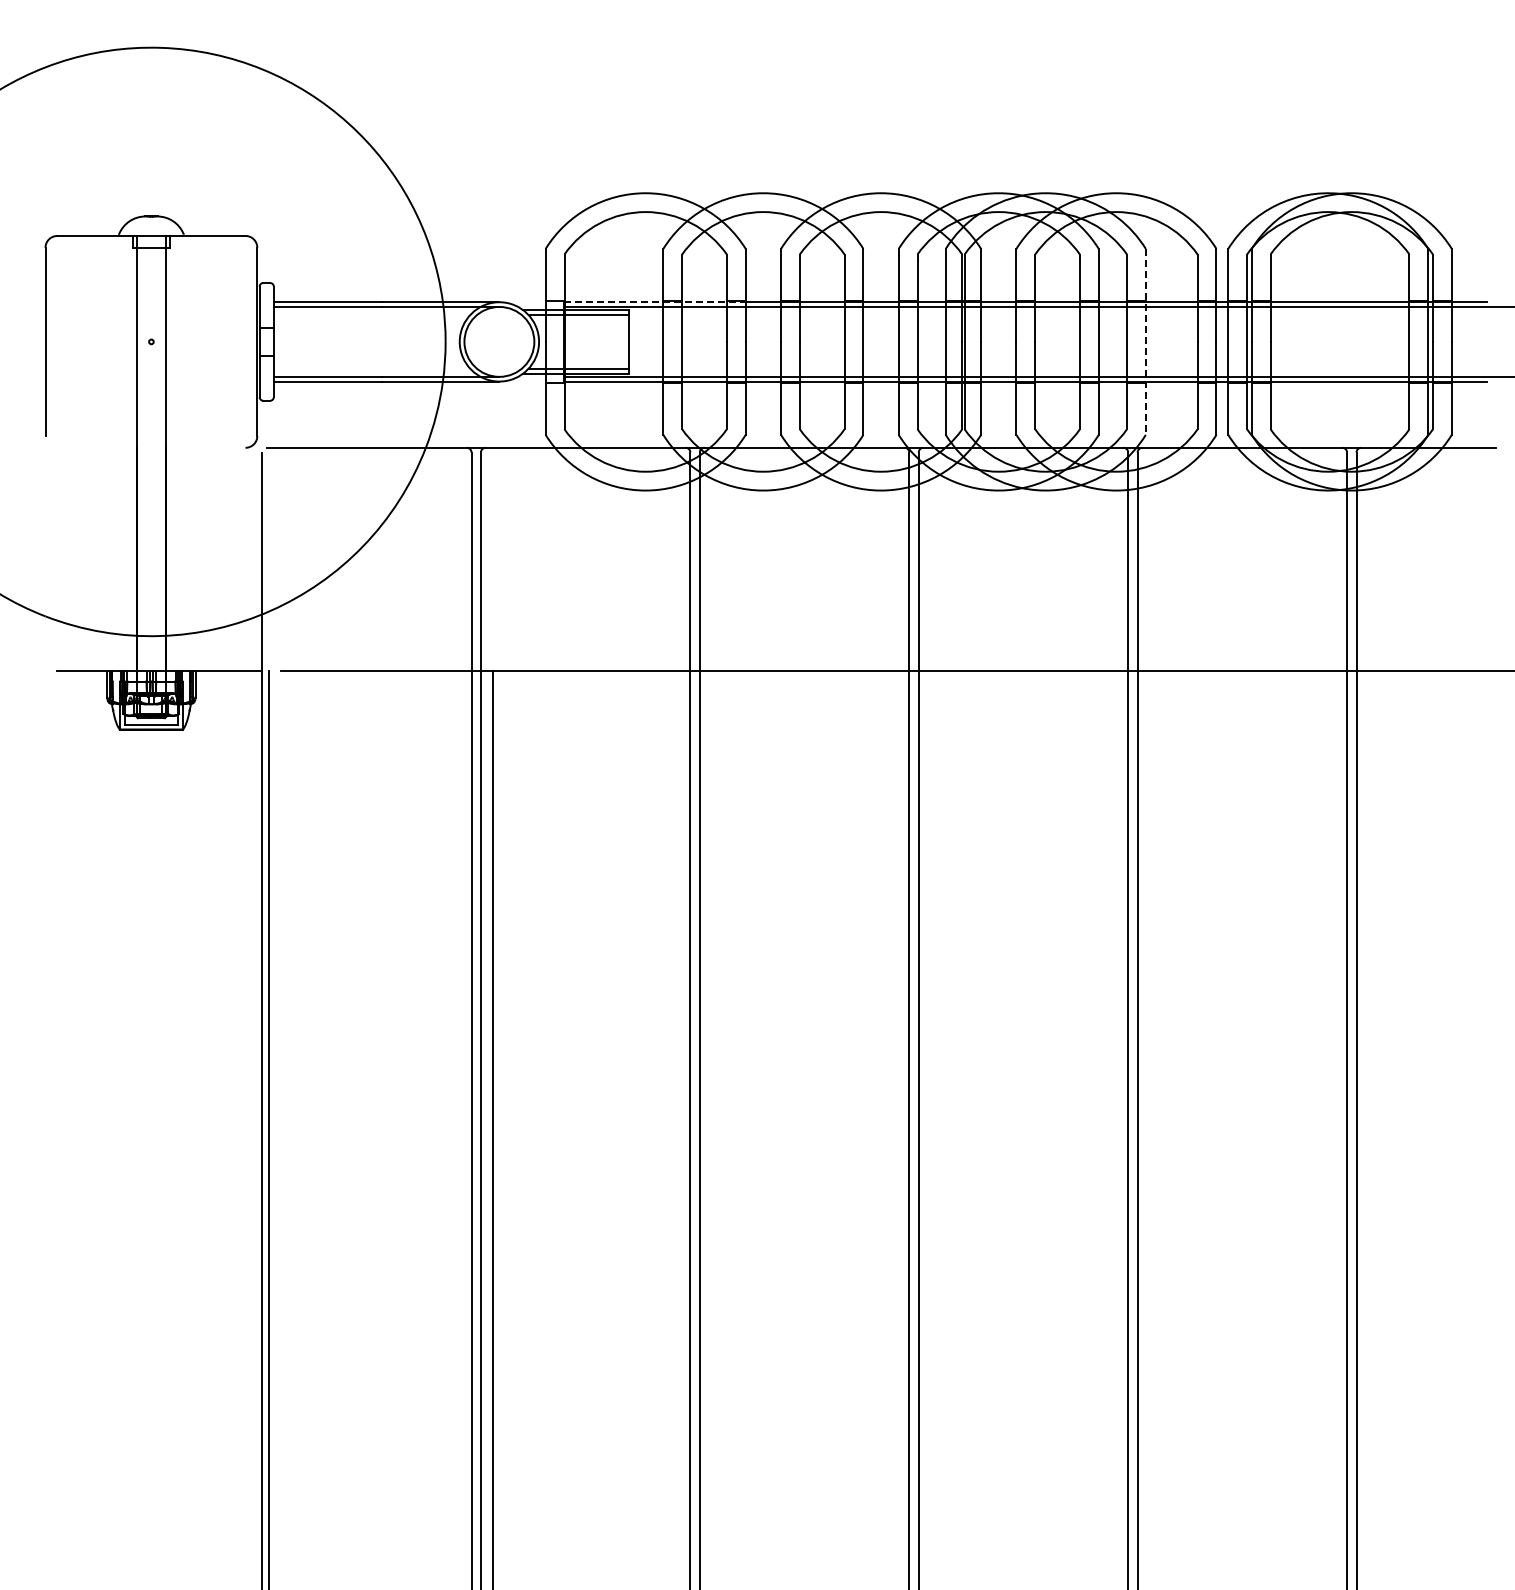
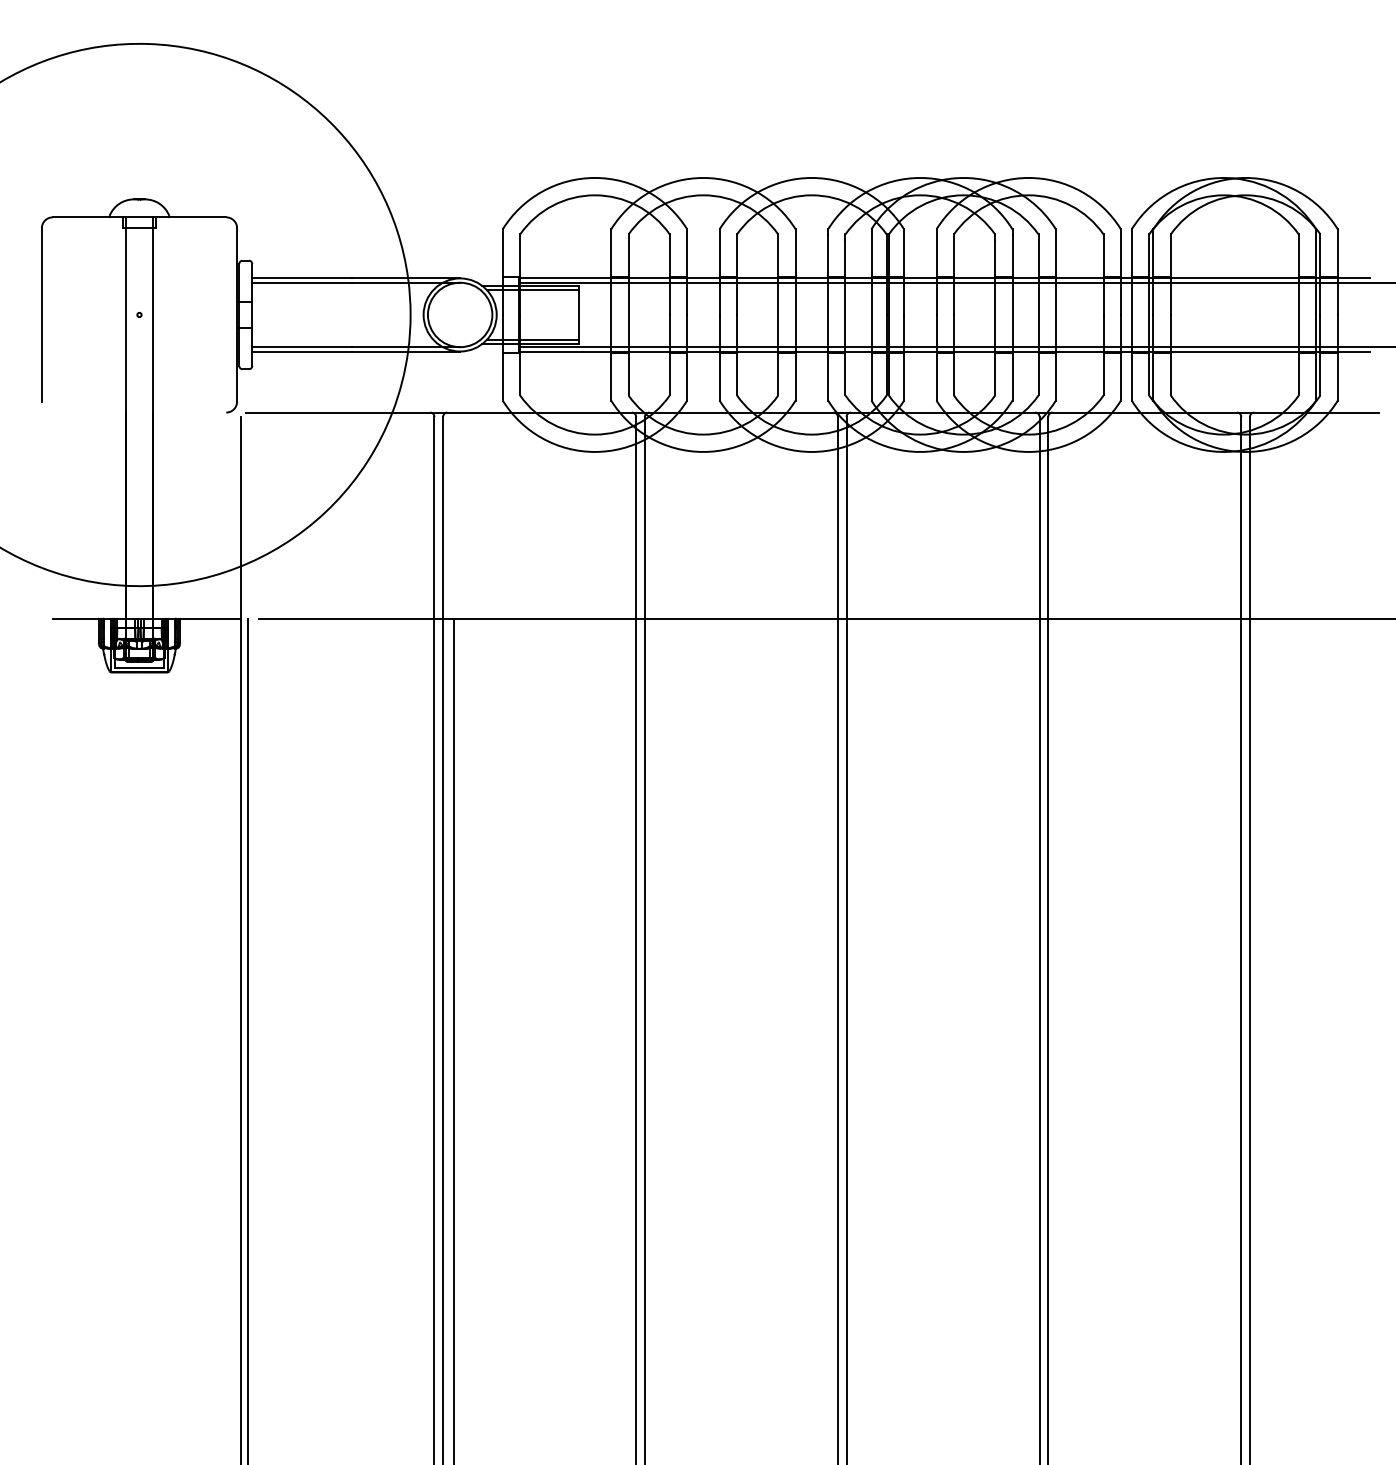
line: (655, 302) -> (604, 278), dashed -> solid
line: (1145, 341) -> (1055, 314), dashed -> solid

